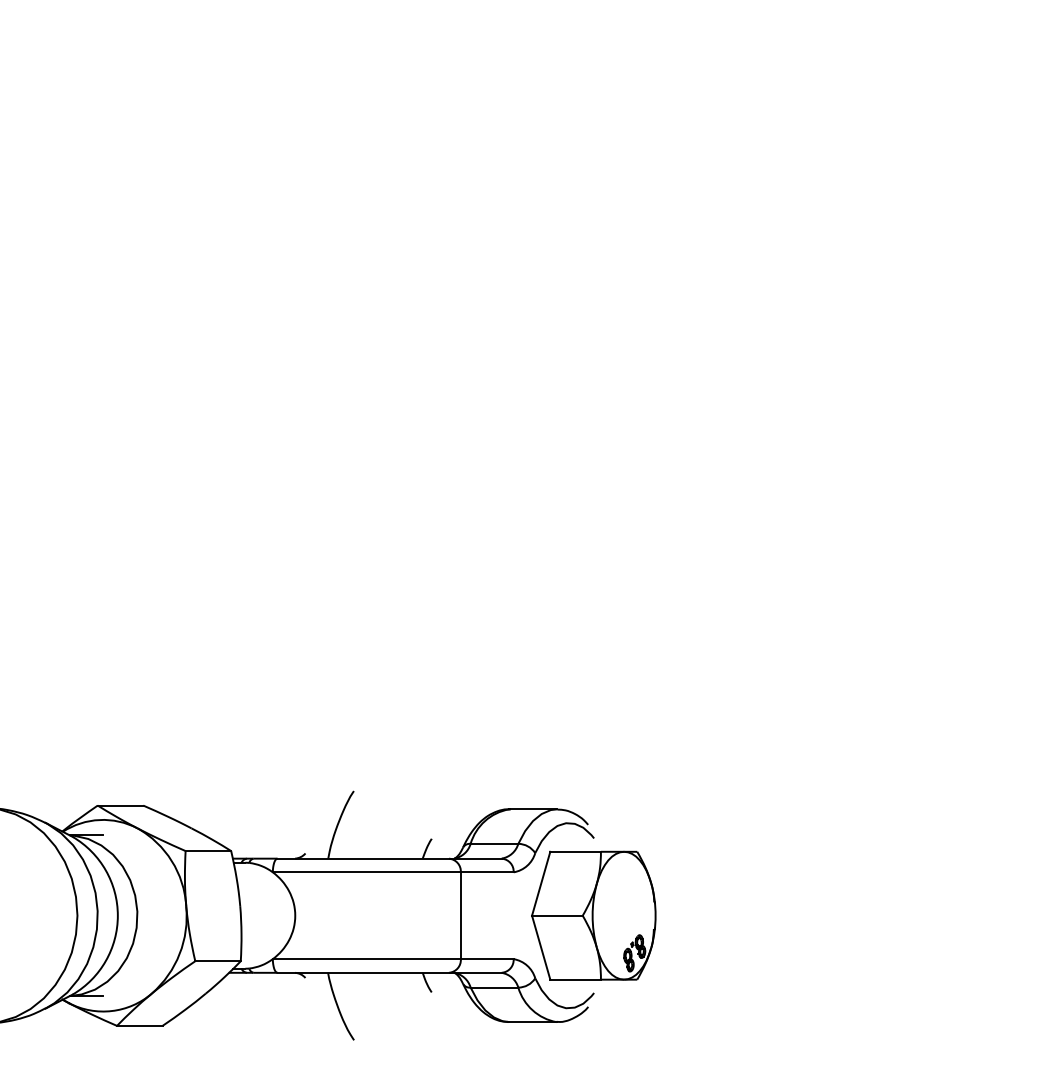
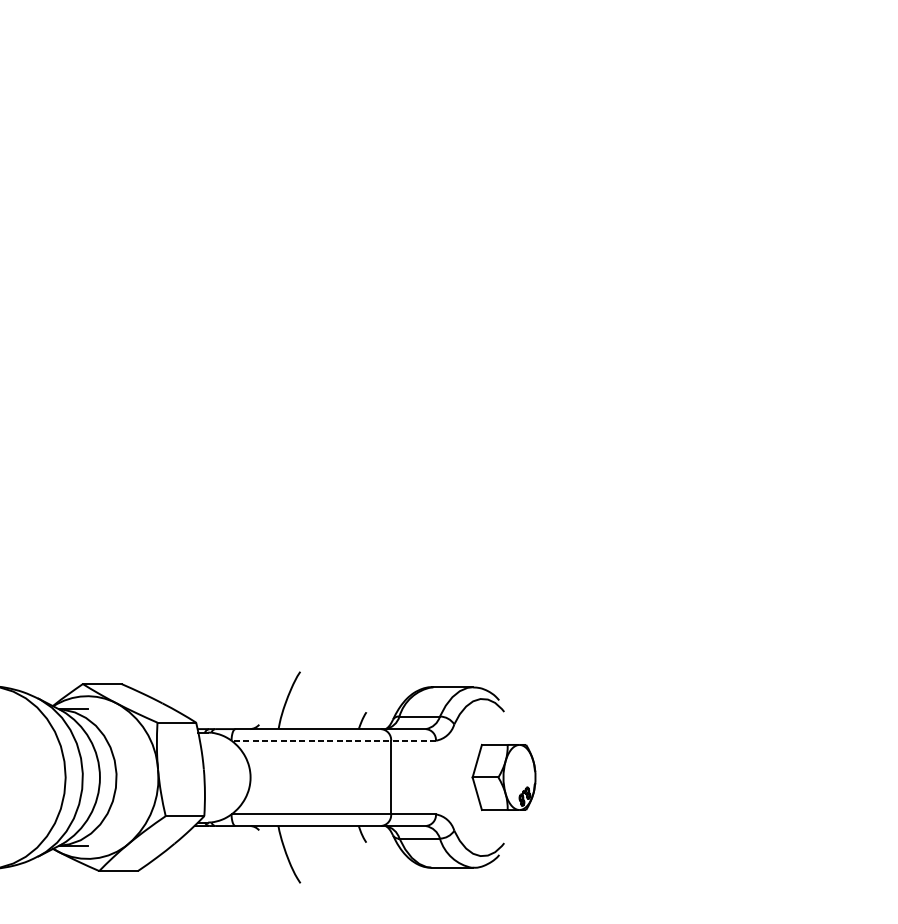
line: (392, 872) -> (333, 740), solid -> dashed
part: (593, 915) -> (503, 777), size x0.6

